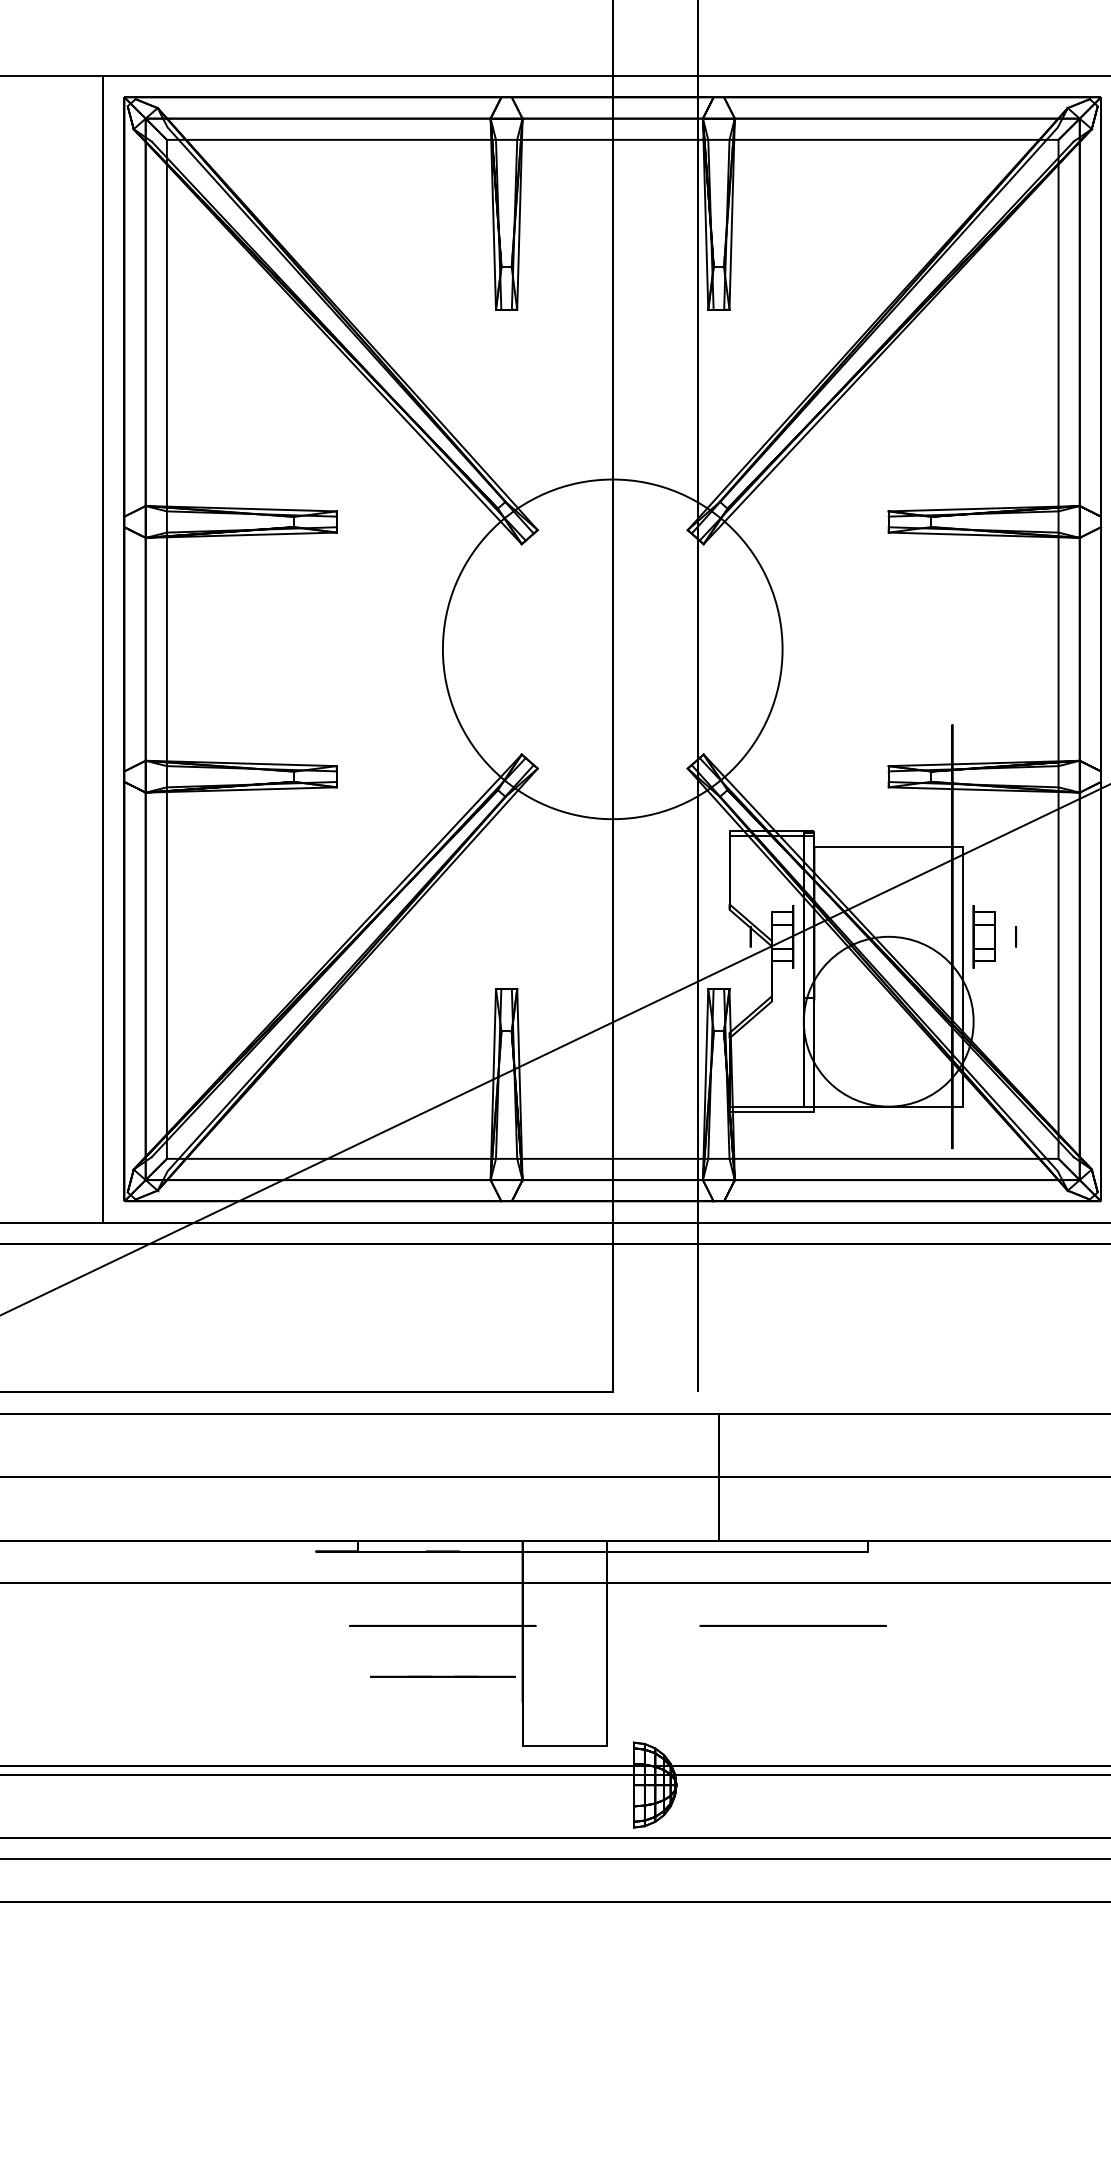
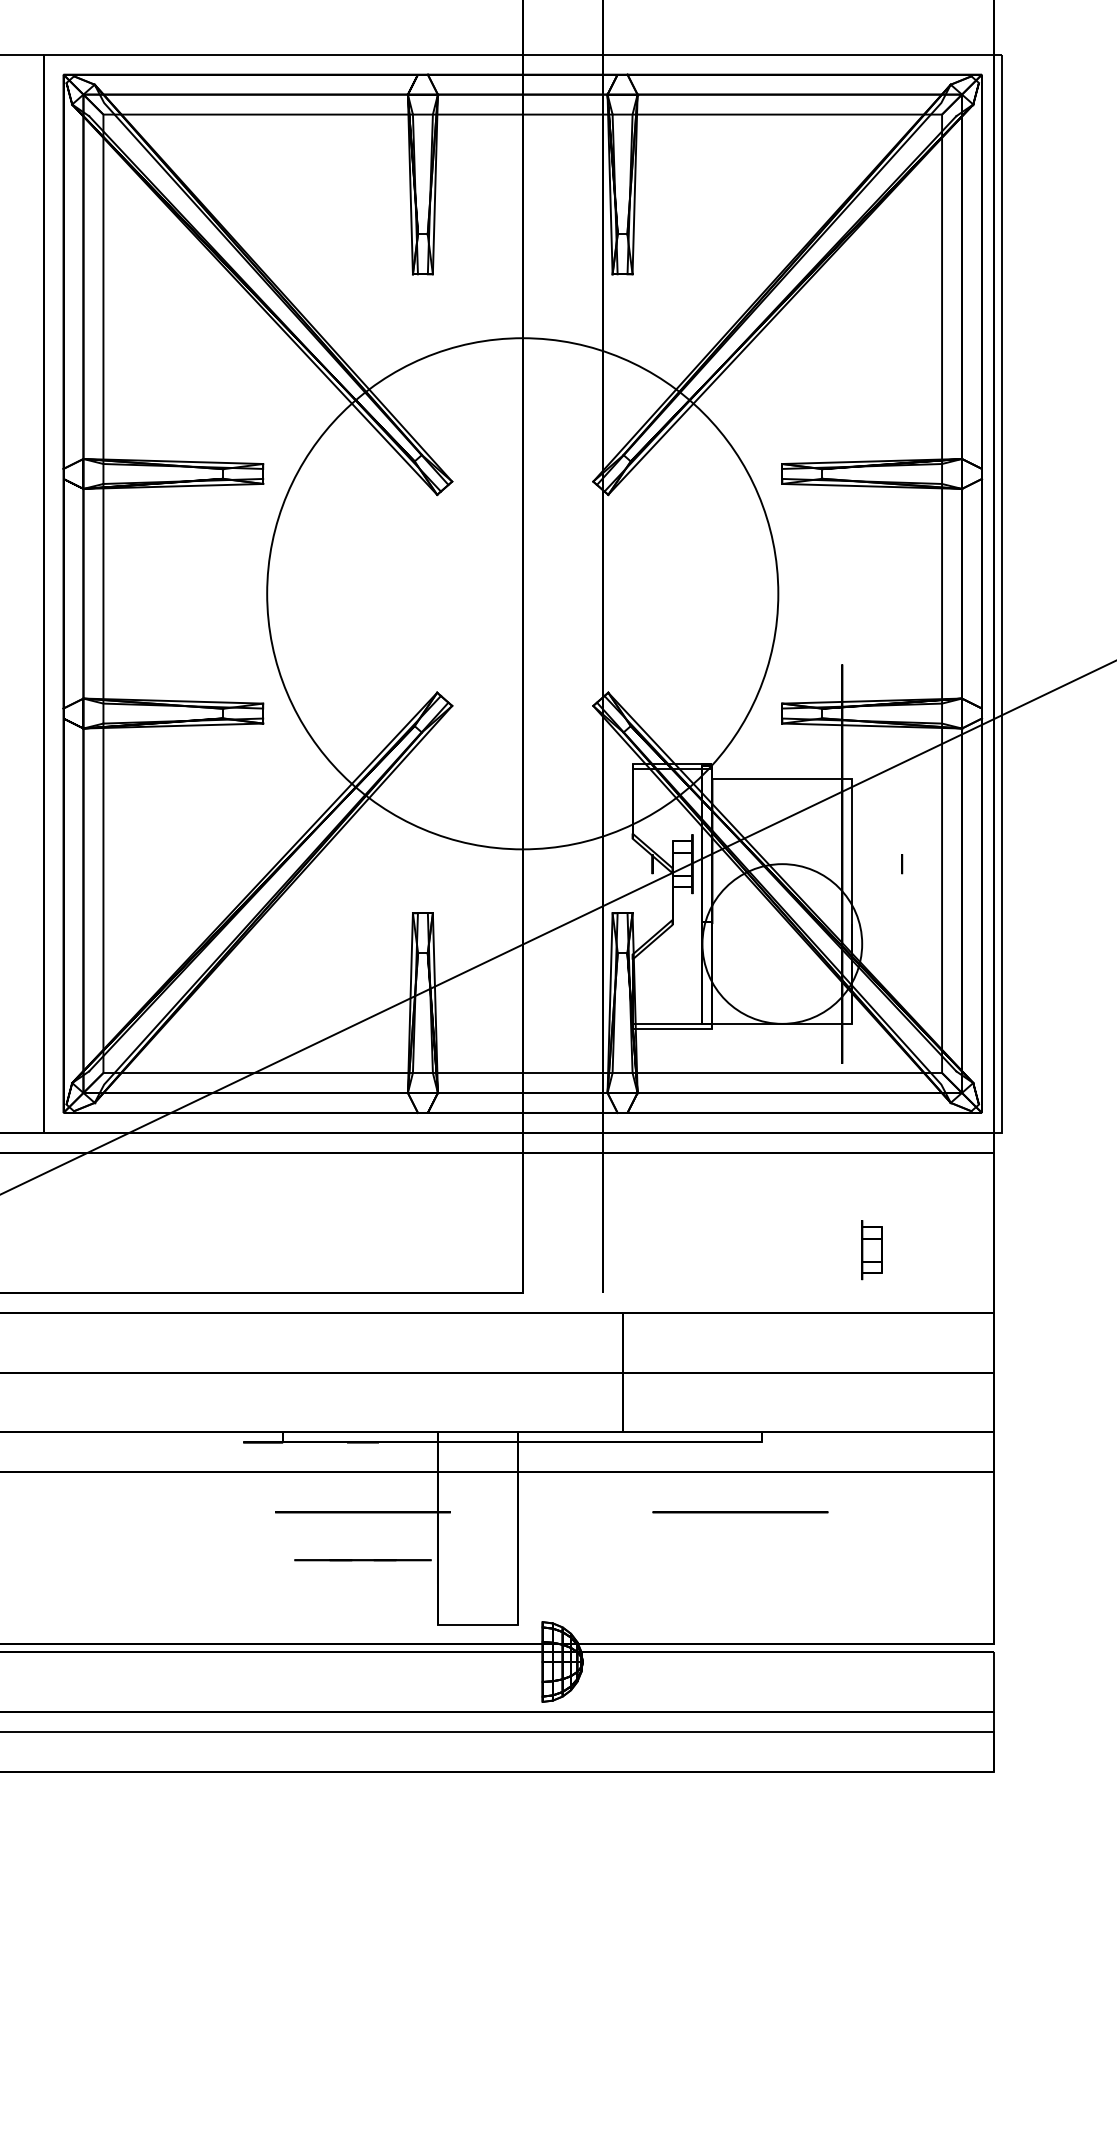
circle: (612, 649) -> (522, 593), size x1.6
part: (983, 937) -> (871, 1250), moved
circle: (793, 1626) -> (740, 1512), moved

